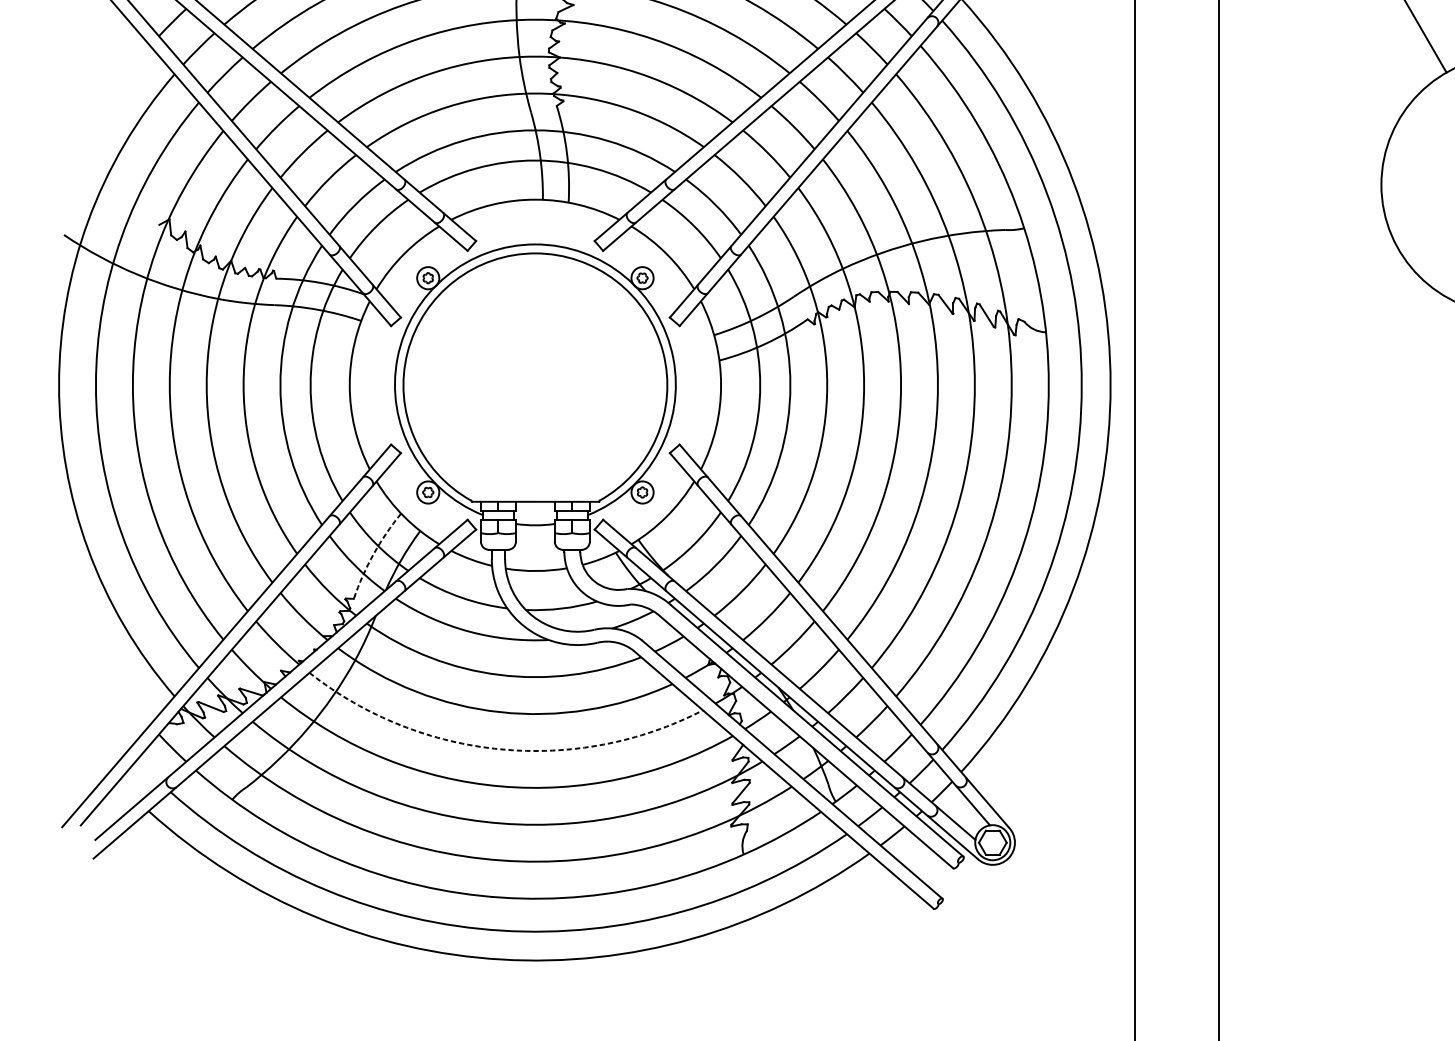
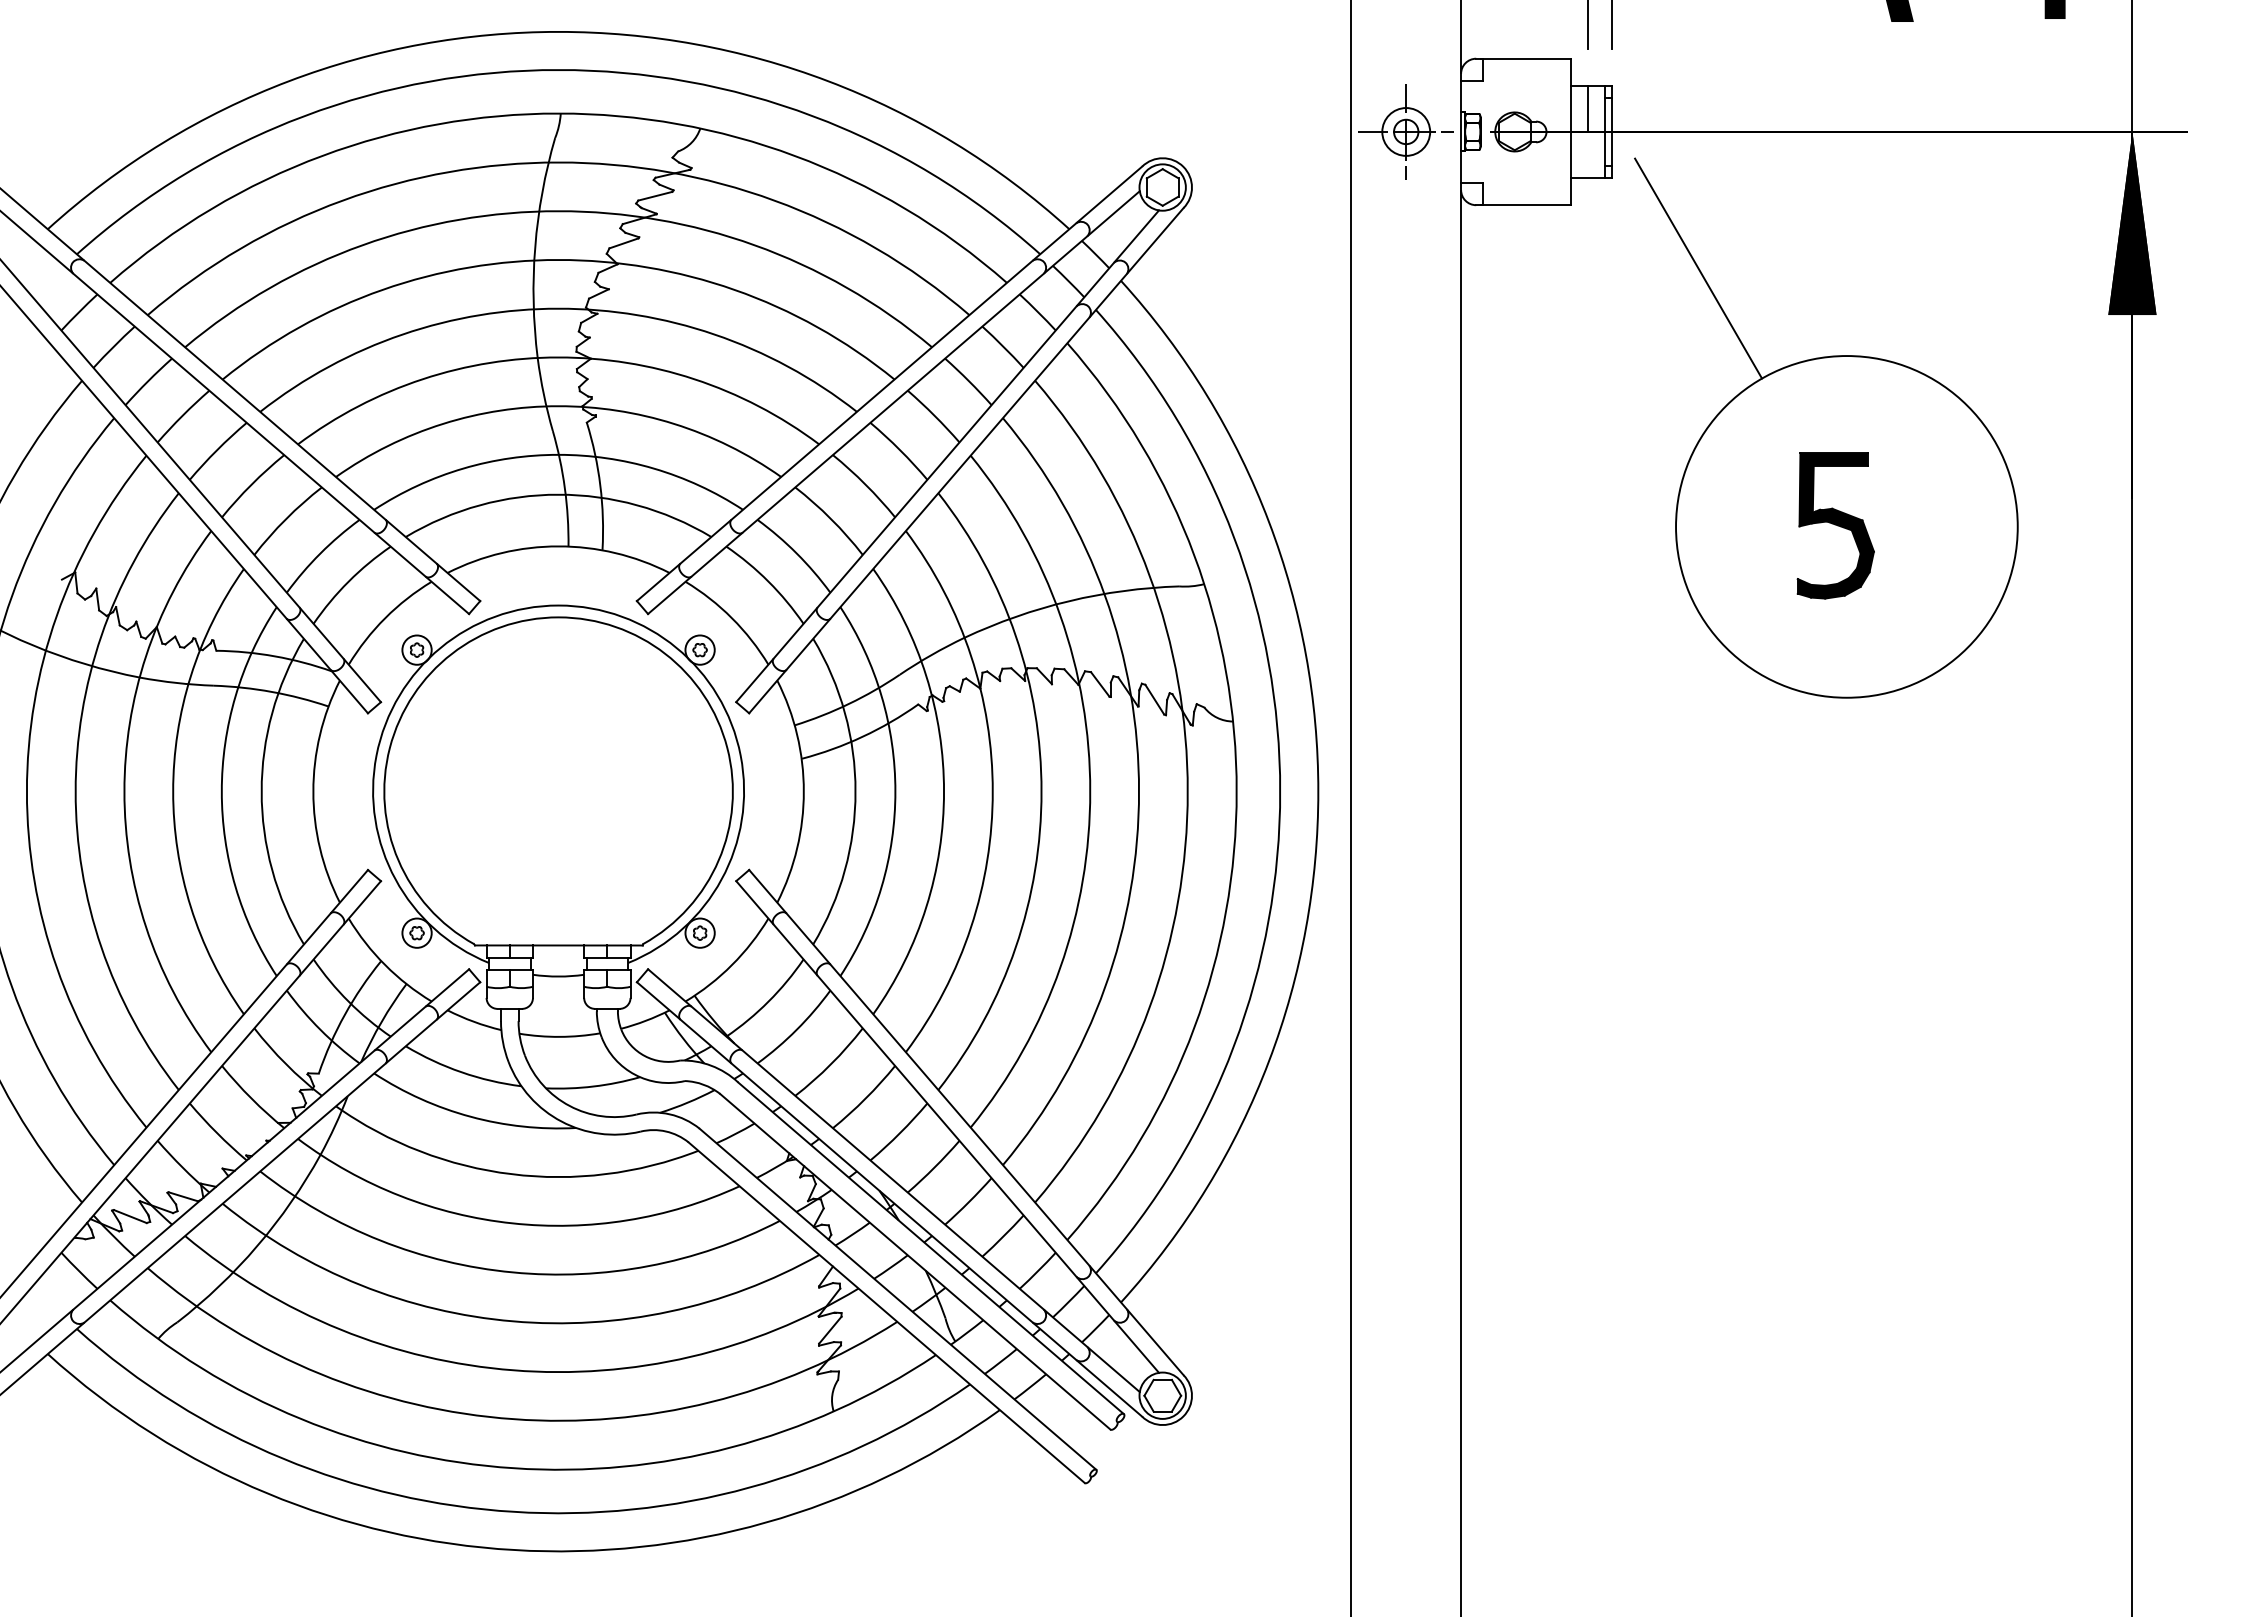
arc: (373, 554) -> (344, 1014), dashed -> solid
arc: (500, 749) -> (512, 1272), dashed -> solid

